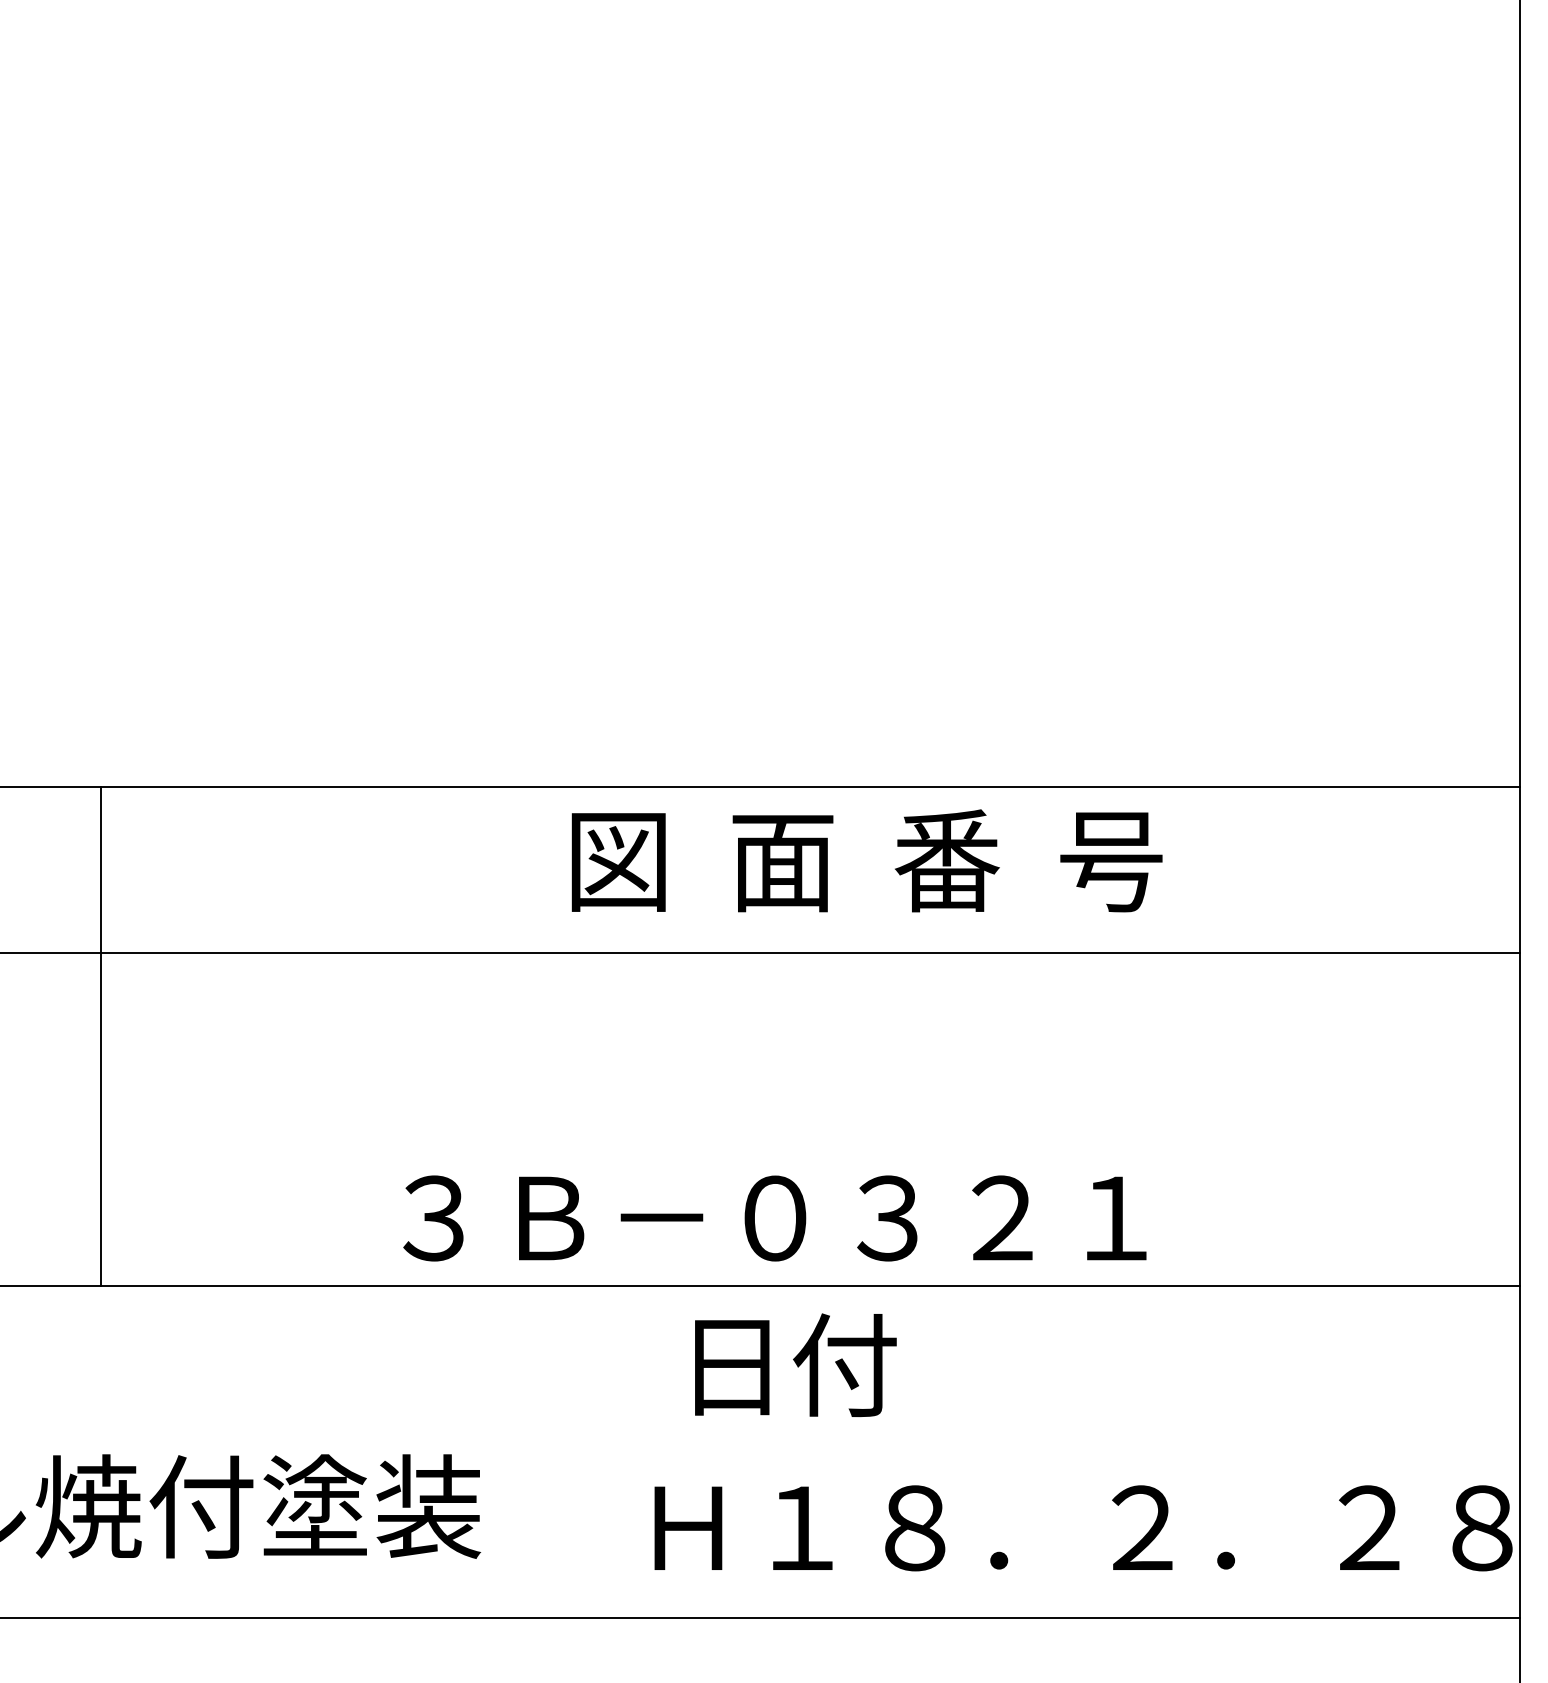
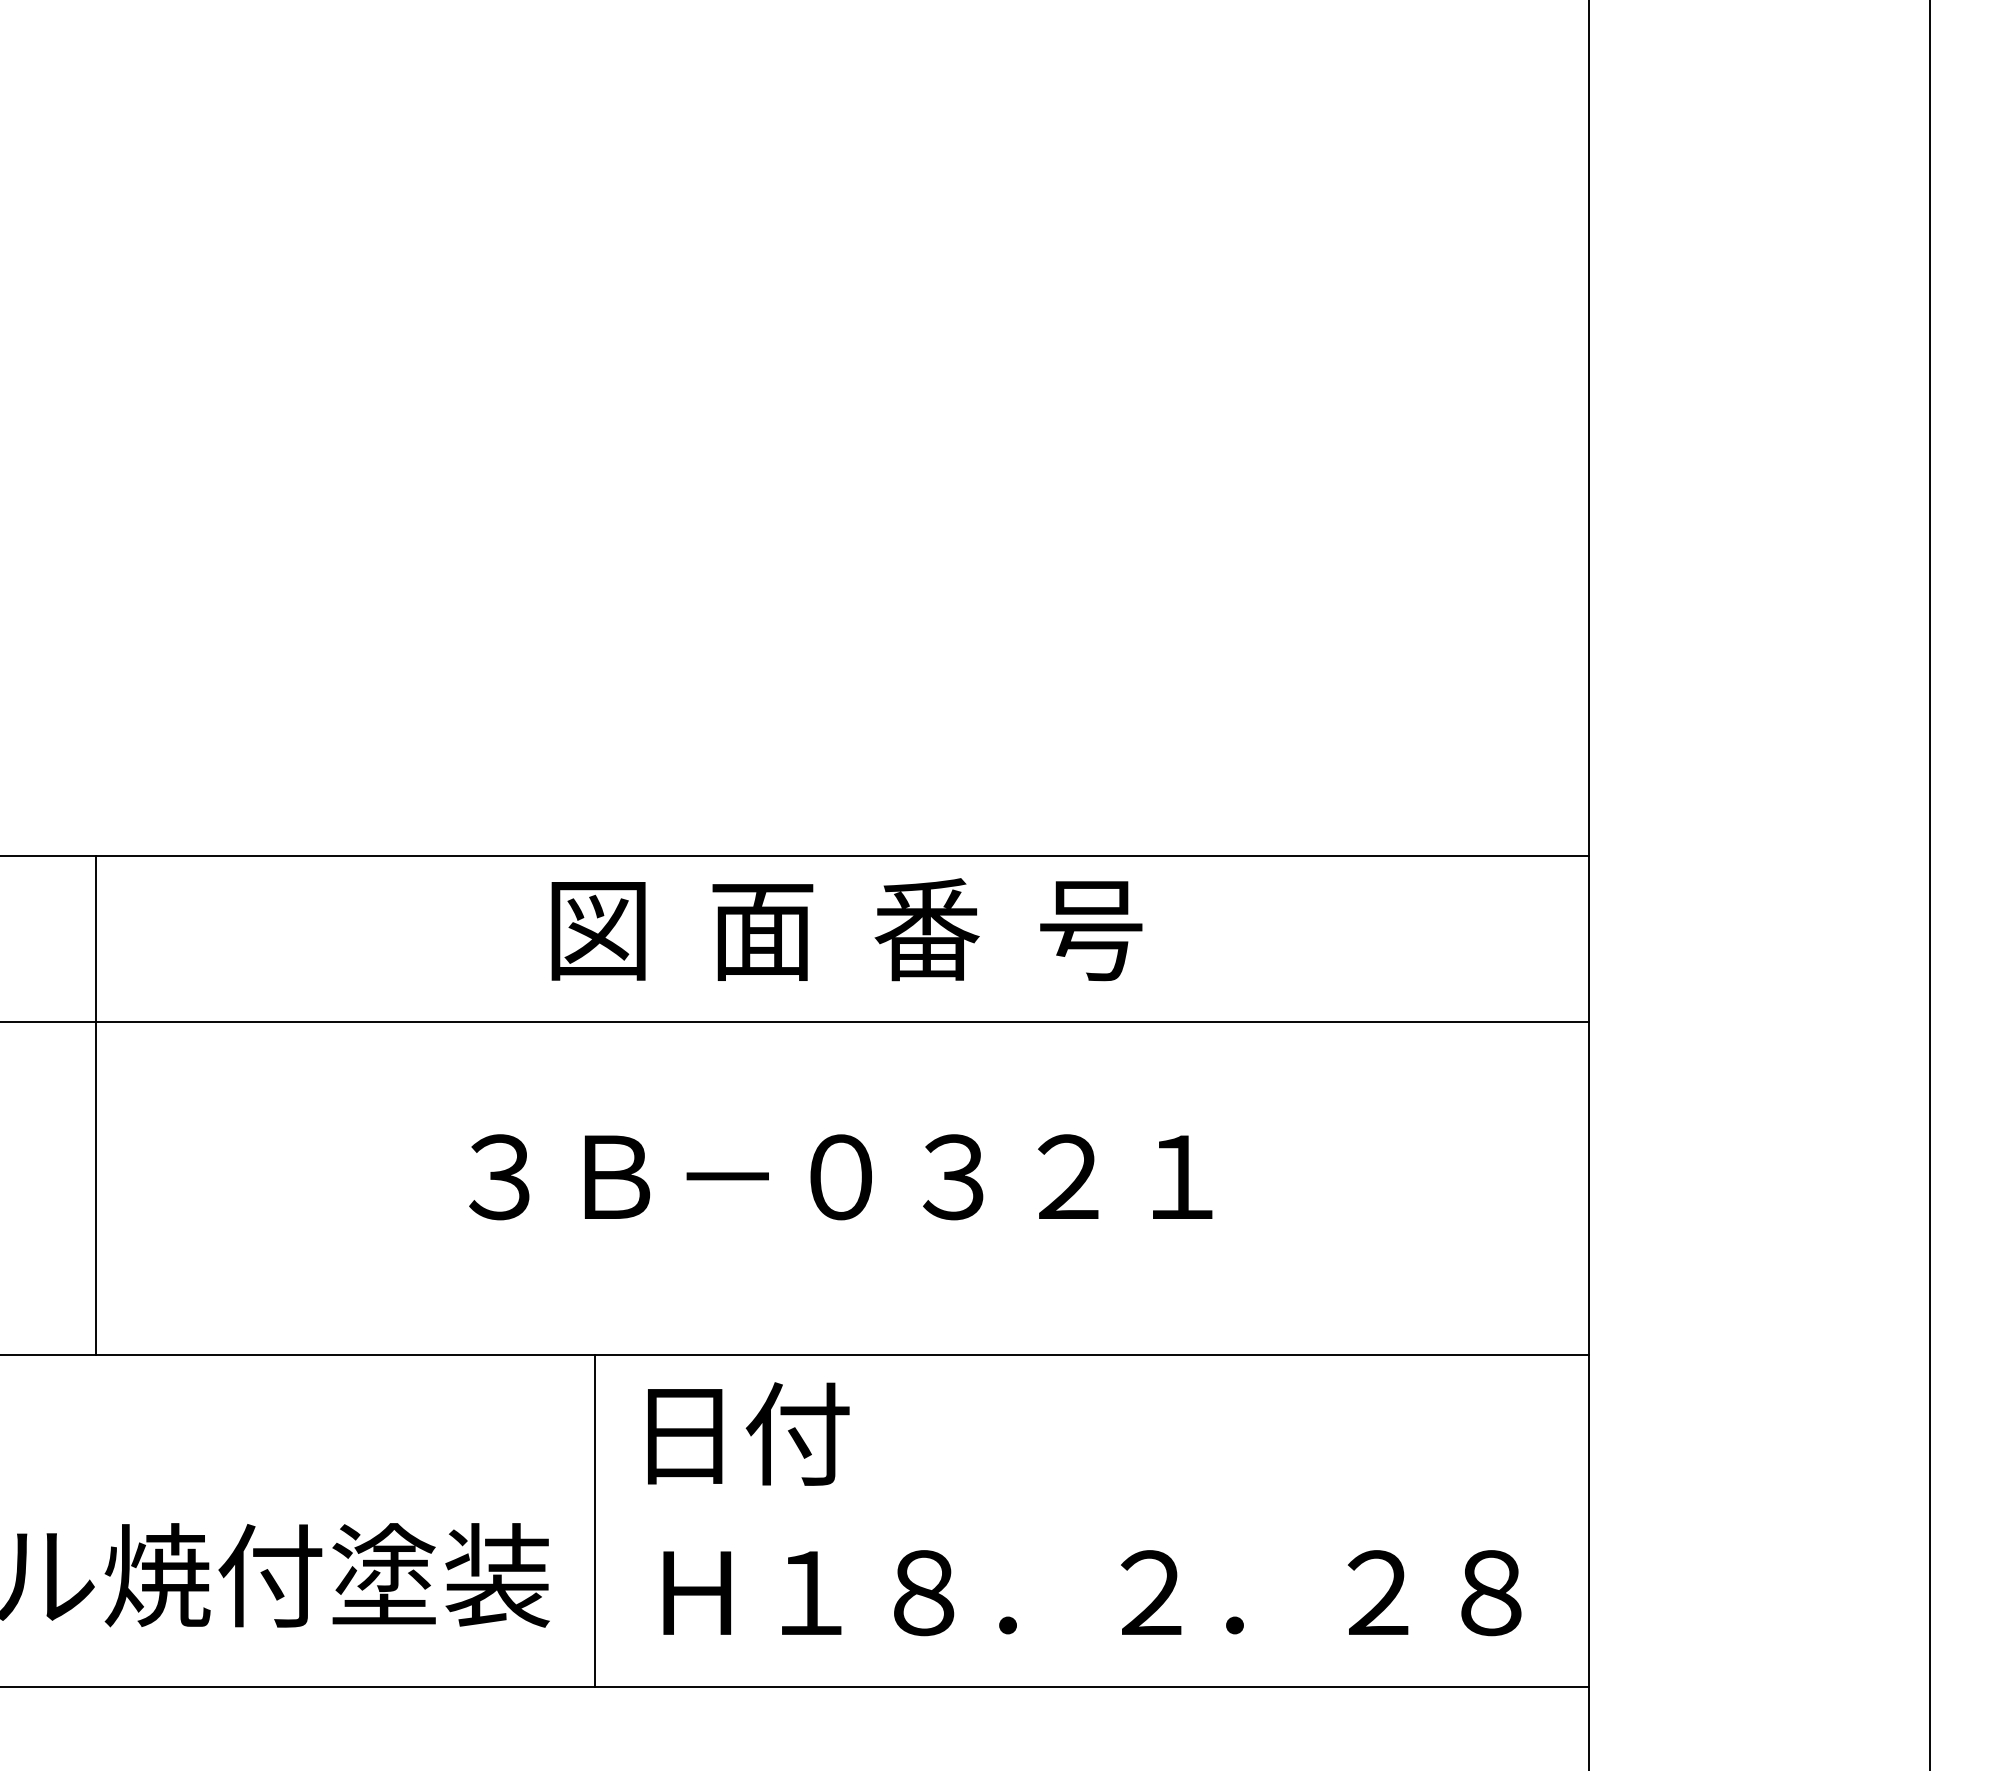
text: (866, 860) -> (846, 929), moved
line: (100, 1035) -> (96, 1104), moved
text: (774, 1218) -> (840, 1177), moved
text: (795, 1364) -> (748, 1433), moved
line: (526, 1451) -> (595, 1520), added
text: (1083, 1528) -> (1092, 1593), moved

